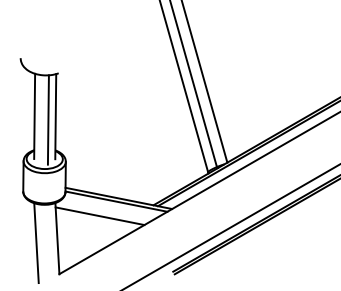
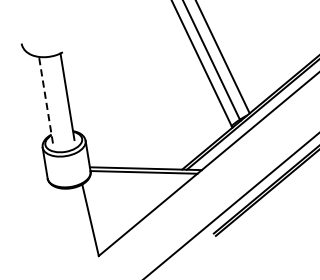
line: (34, 116) -> (45, 100), solid -> dashed
line: (47, 119) -> (59, 101), removed
line: (99, 216) -> (129, 190), removed
line: (36, 243) -> (70, 228), removed

